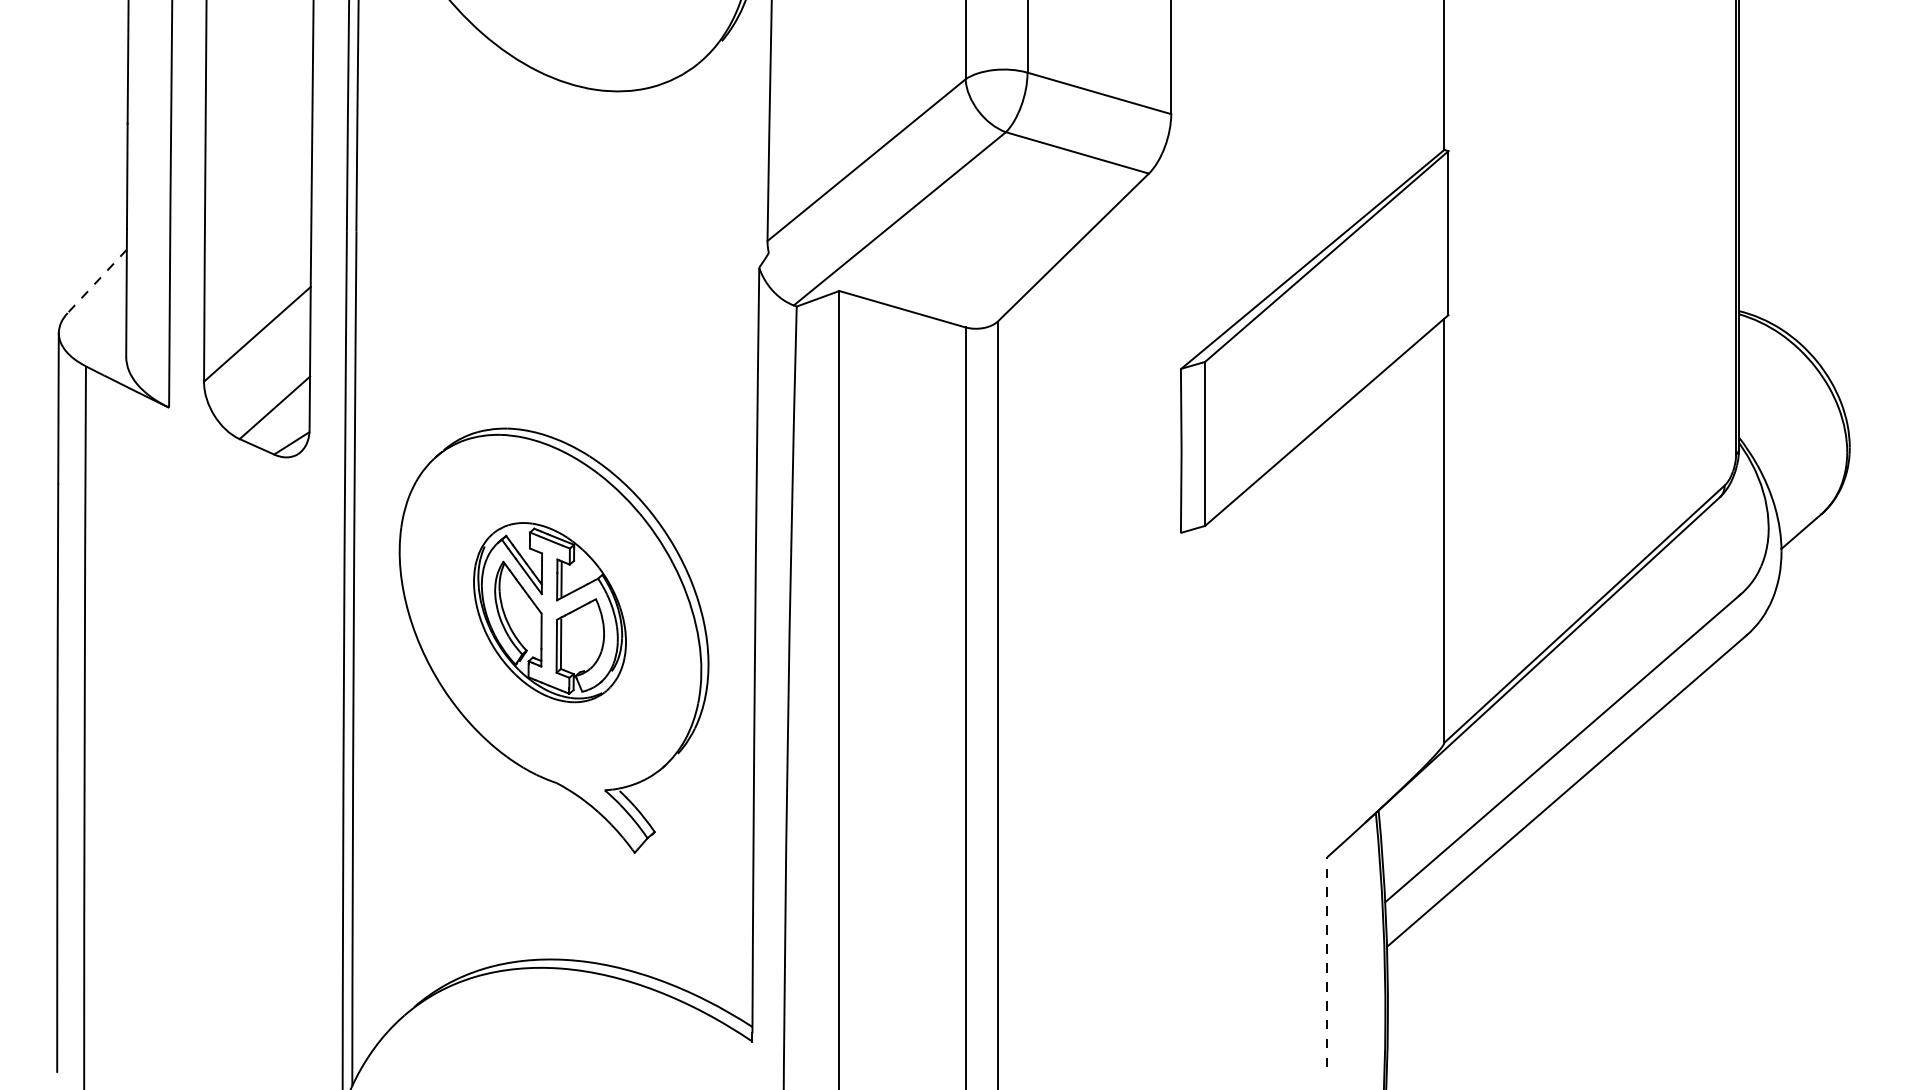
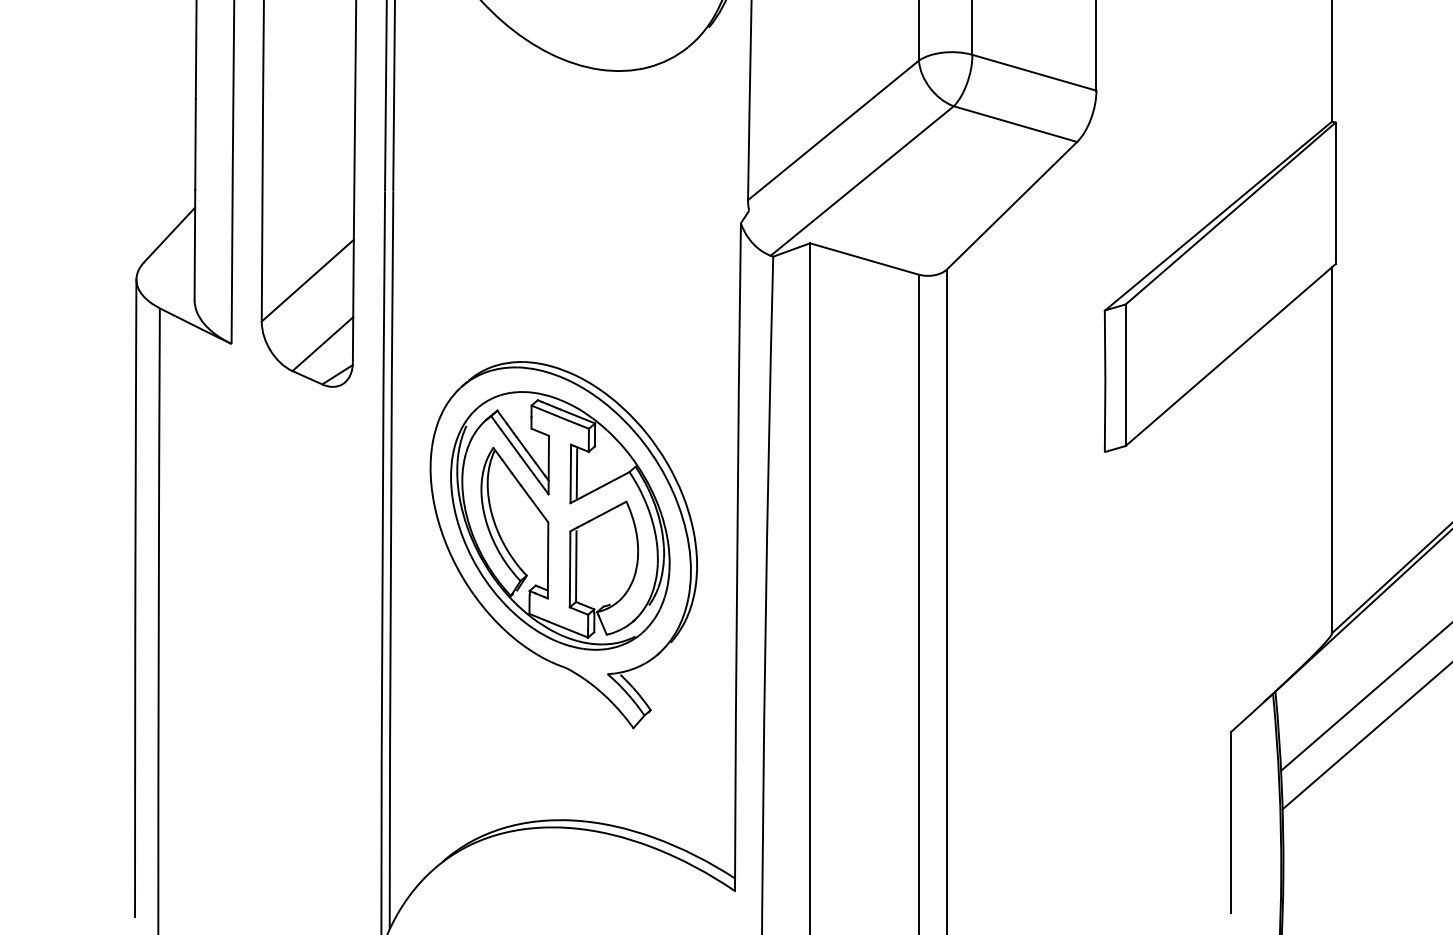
line: (96, 281) -> (168, 235), dashed -> solid
part: (549, 612) -> (559, 520), size x1.67
line: (1327, 961) -> (1231, 821), dashed -> solid

